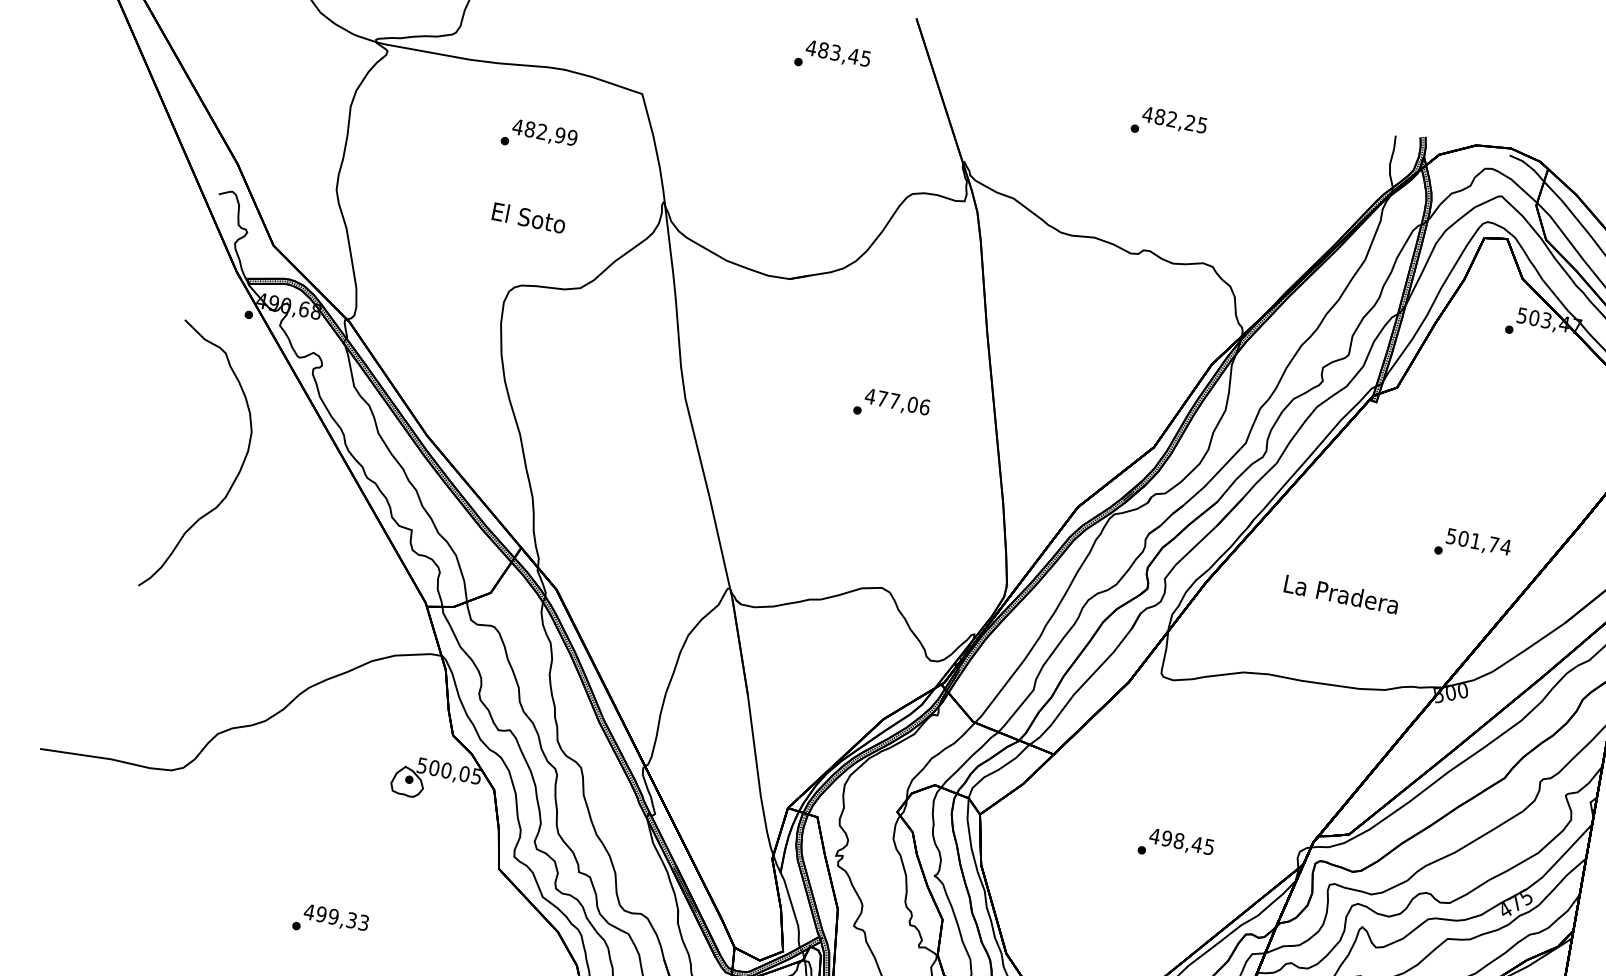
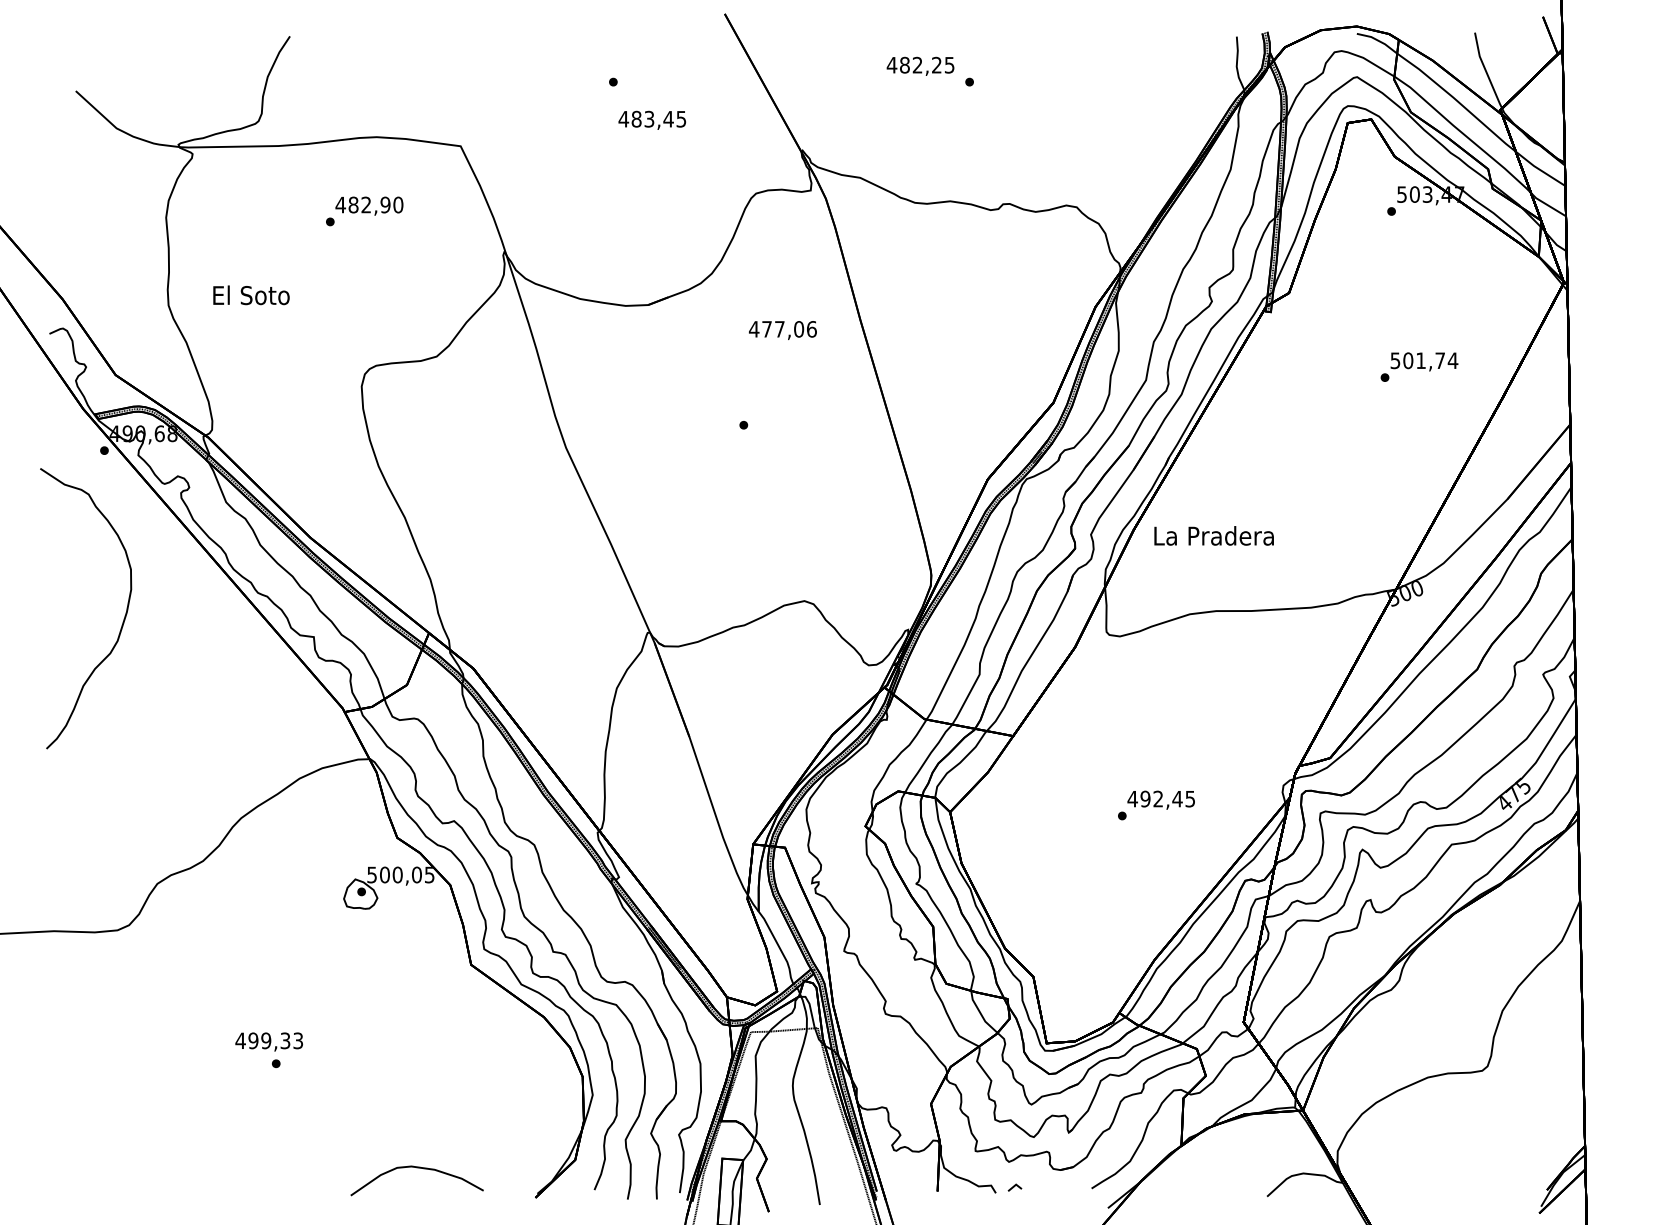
text: (838, 53) -> (652, 119), moved
text: (1174, 120) -> (920, 65), moved
text: (572, 138) -> (398, 205), 482,99 -> 482,90
text: (529, 218) -> (251, 295), moved
text: (896, 402) -> (782, 330), moved
text: (1473, 546) -> (1419, 366), moved
text: (1341, 593) -> (1213, 535), moved
text: (1179, 840) -> (1158, 798), 498,45 -> 492,45
text: (335, 917) -> (268, 1041), moved

